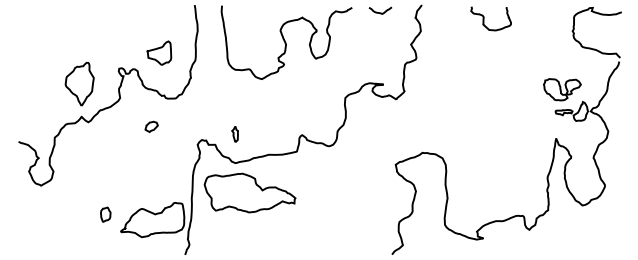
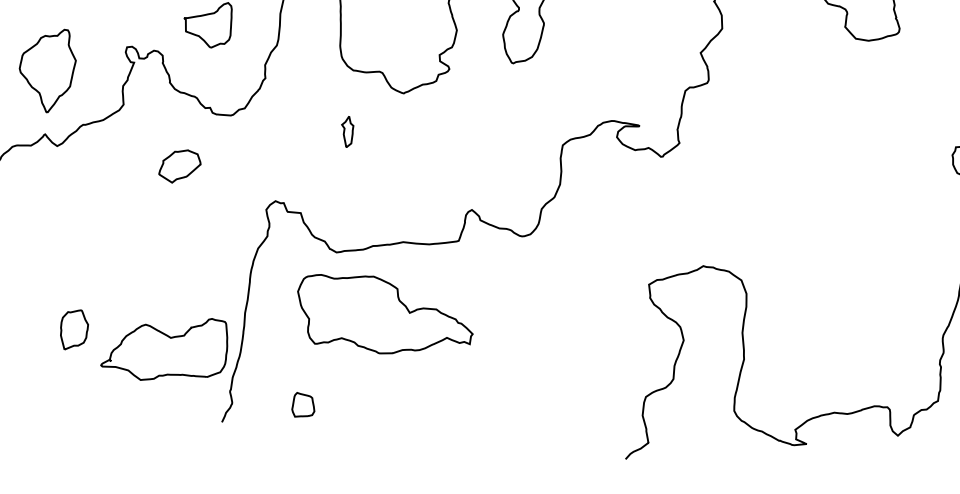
part: (151, 126) -> (179, 165), size x1.67
part: (234, 134) -> (345, 132), moved
part: (249, 192) -> (384, 314), moved
part: (105, 214) -> (73, 329), size x1.43
part: (225, 242) -> (302, 405), added

